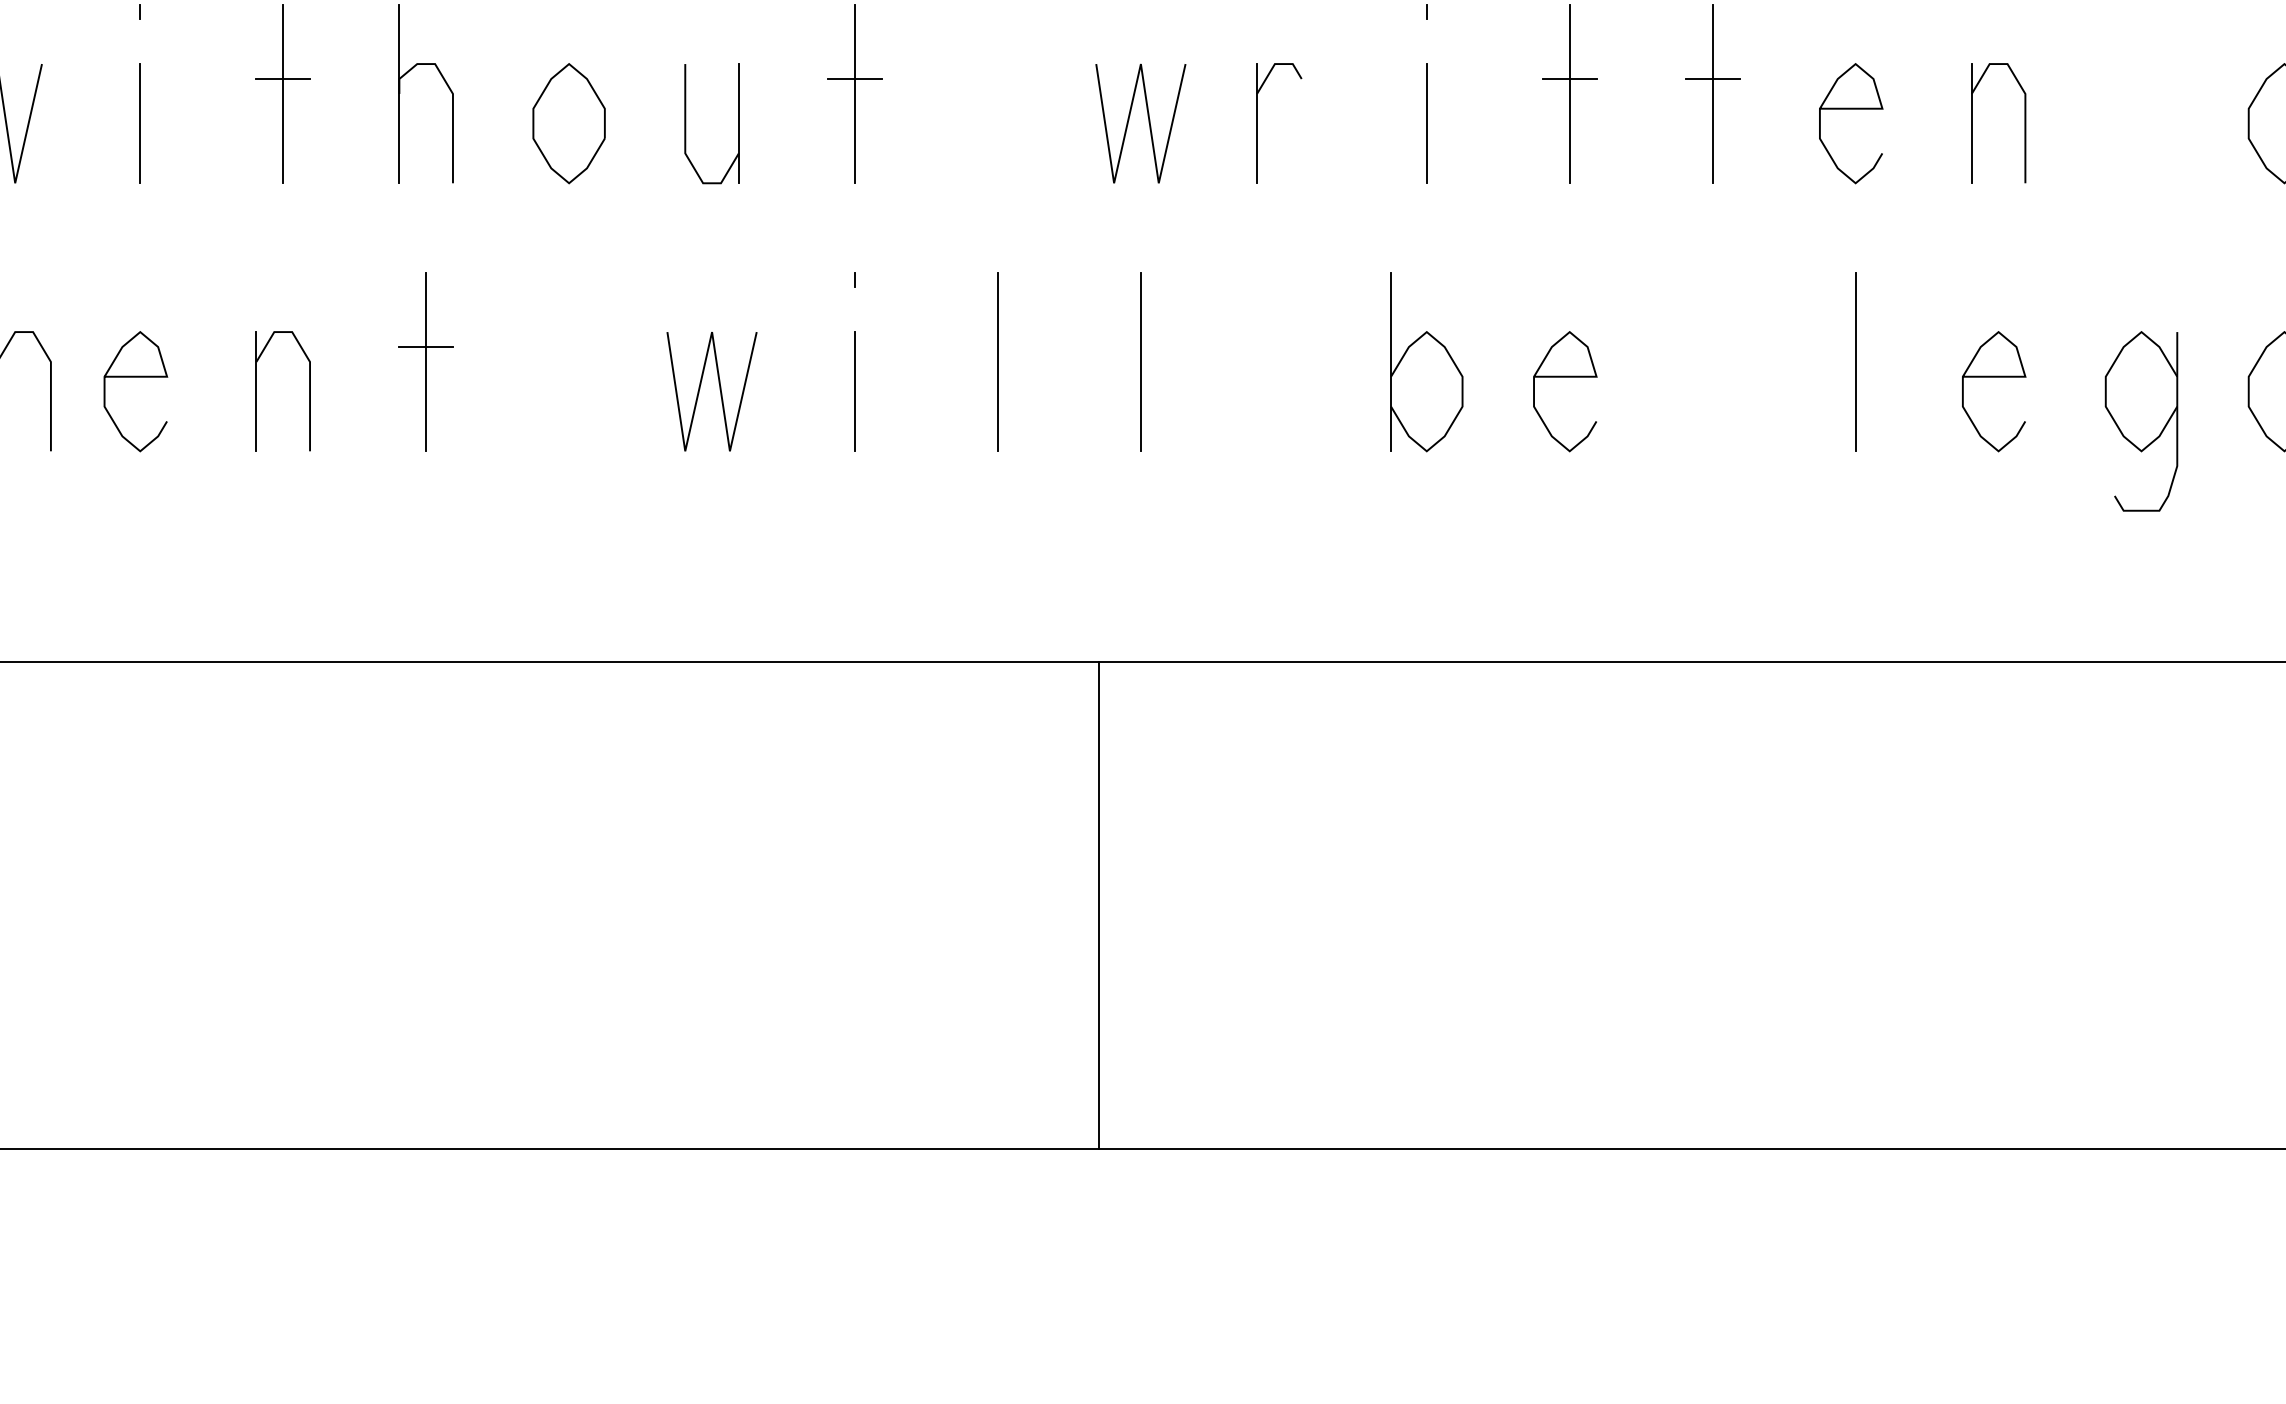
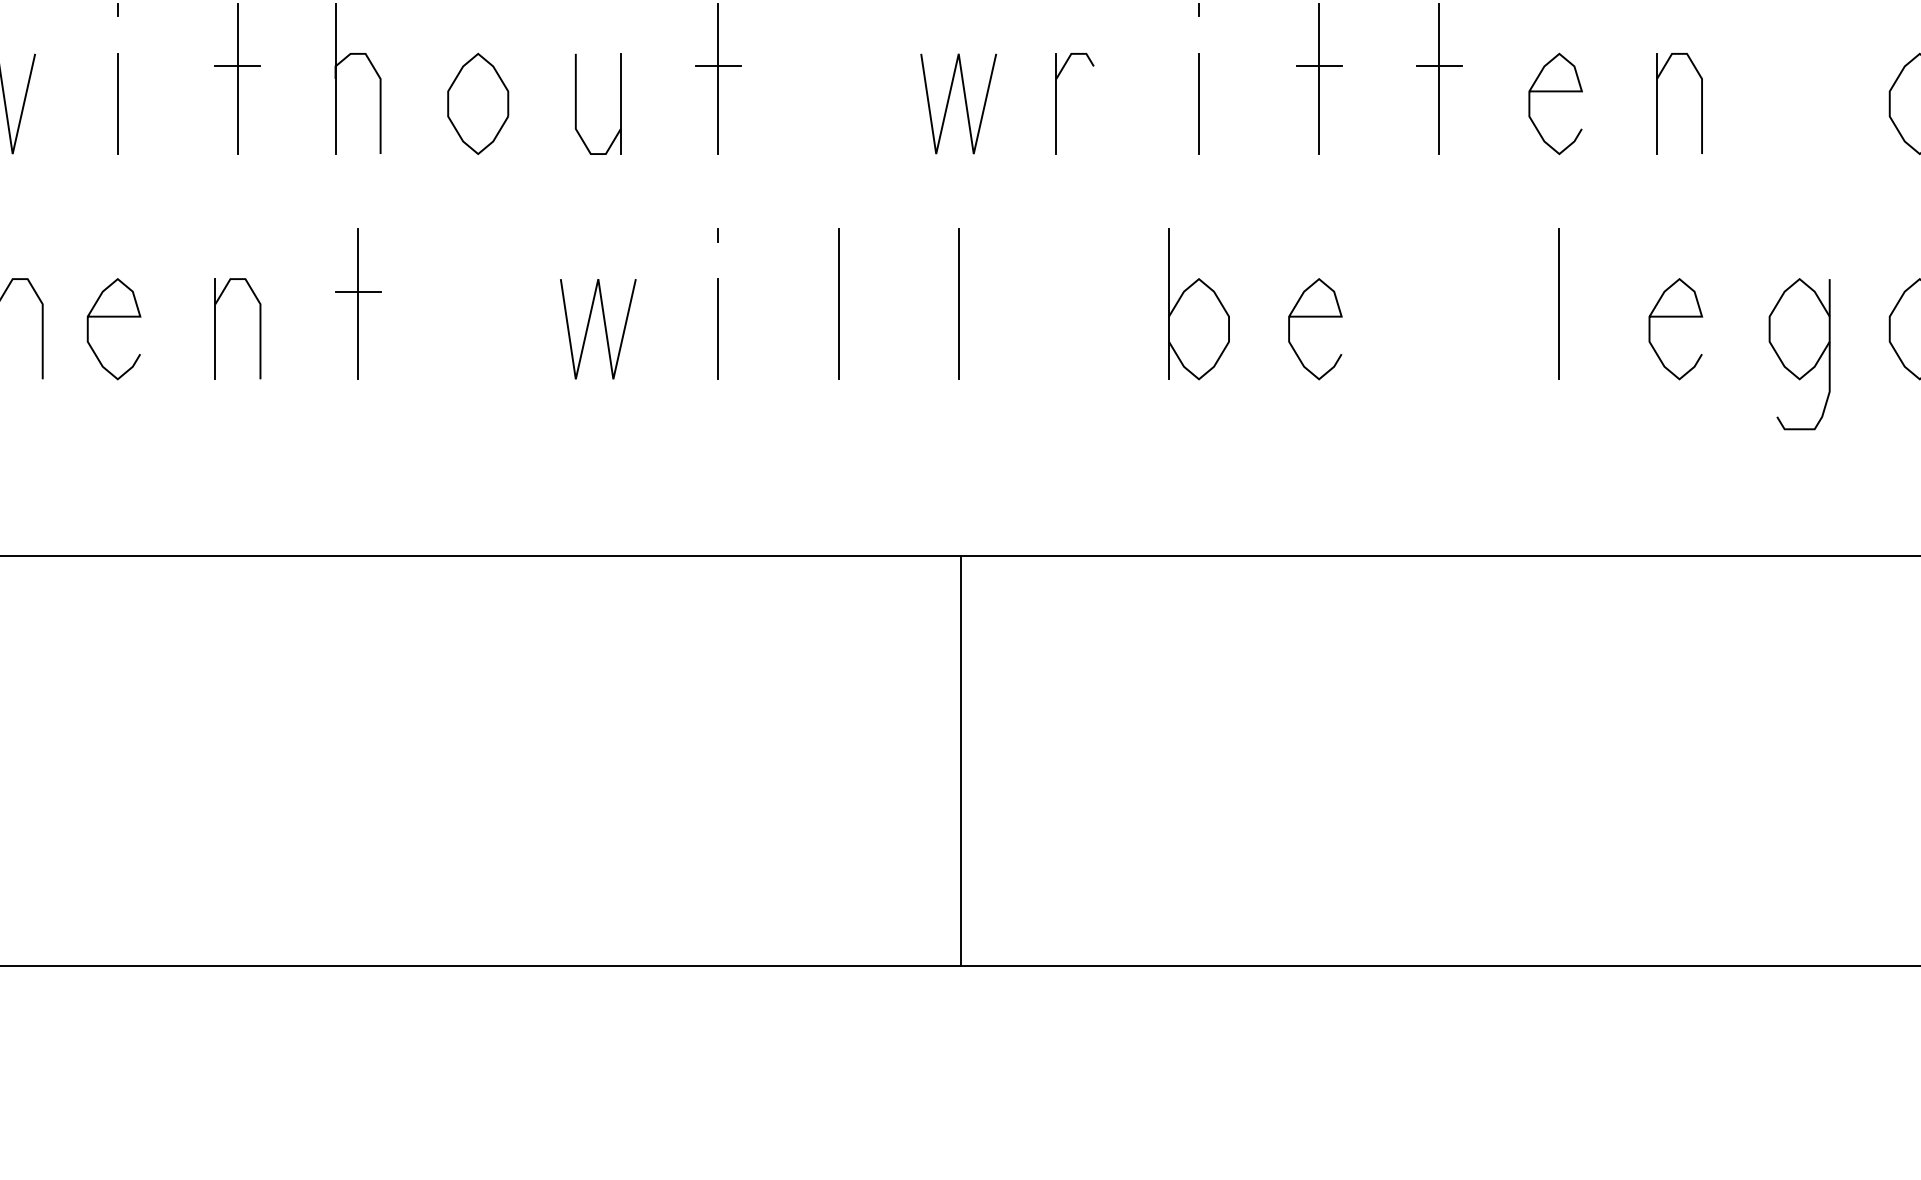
line: (1098, 904) -> (960, 760), moved

